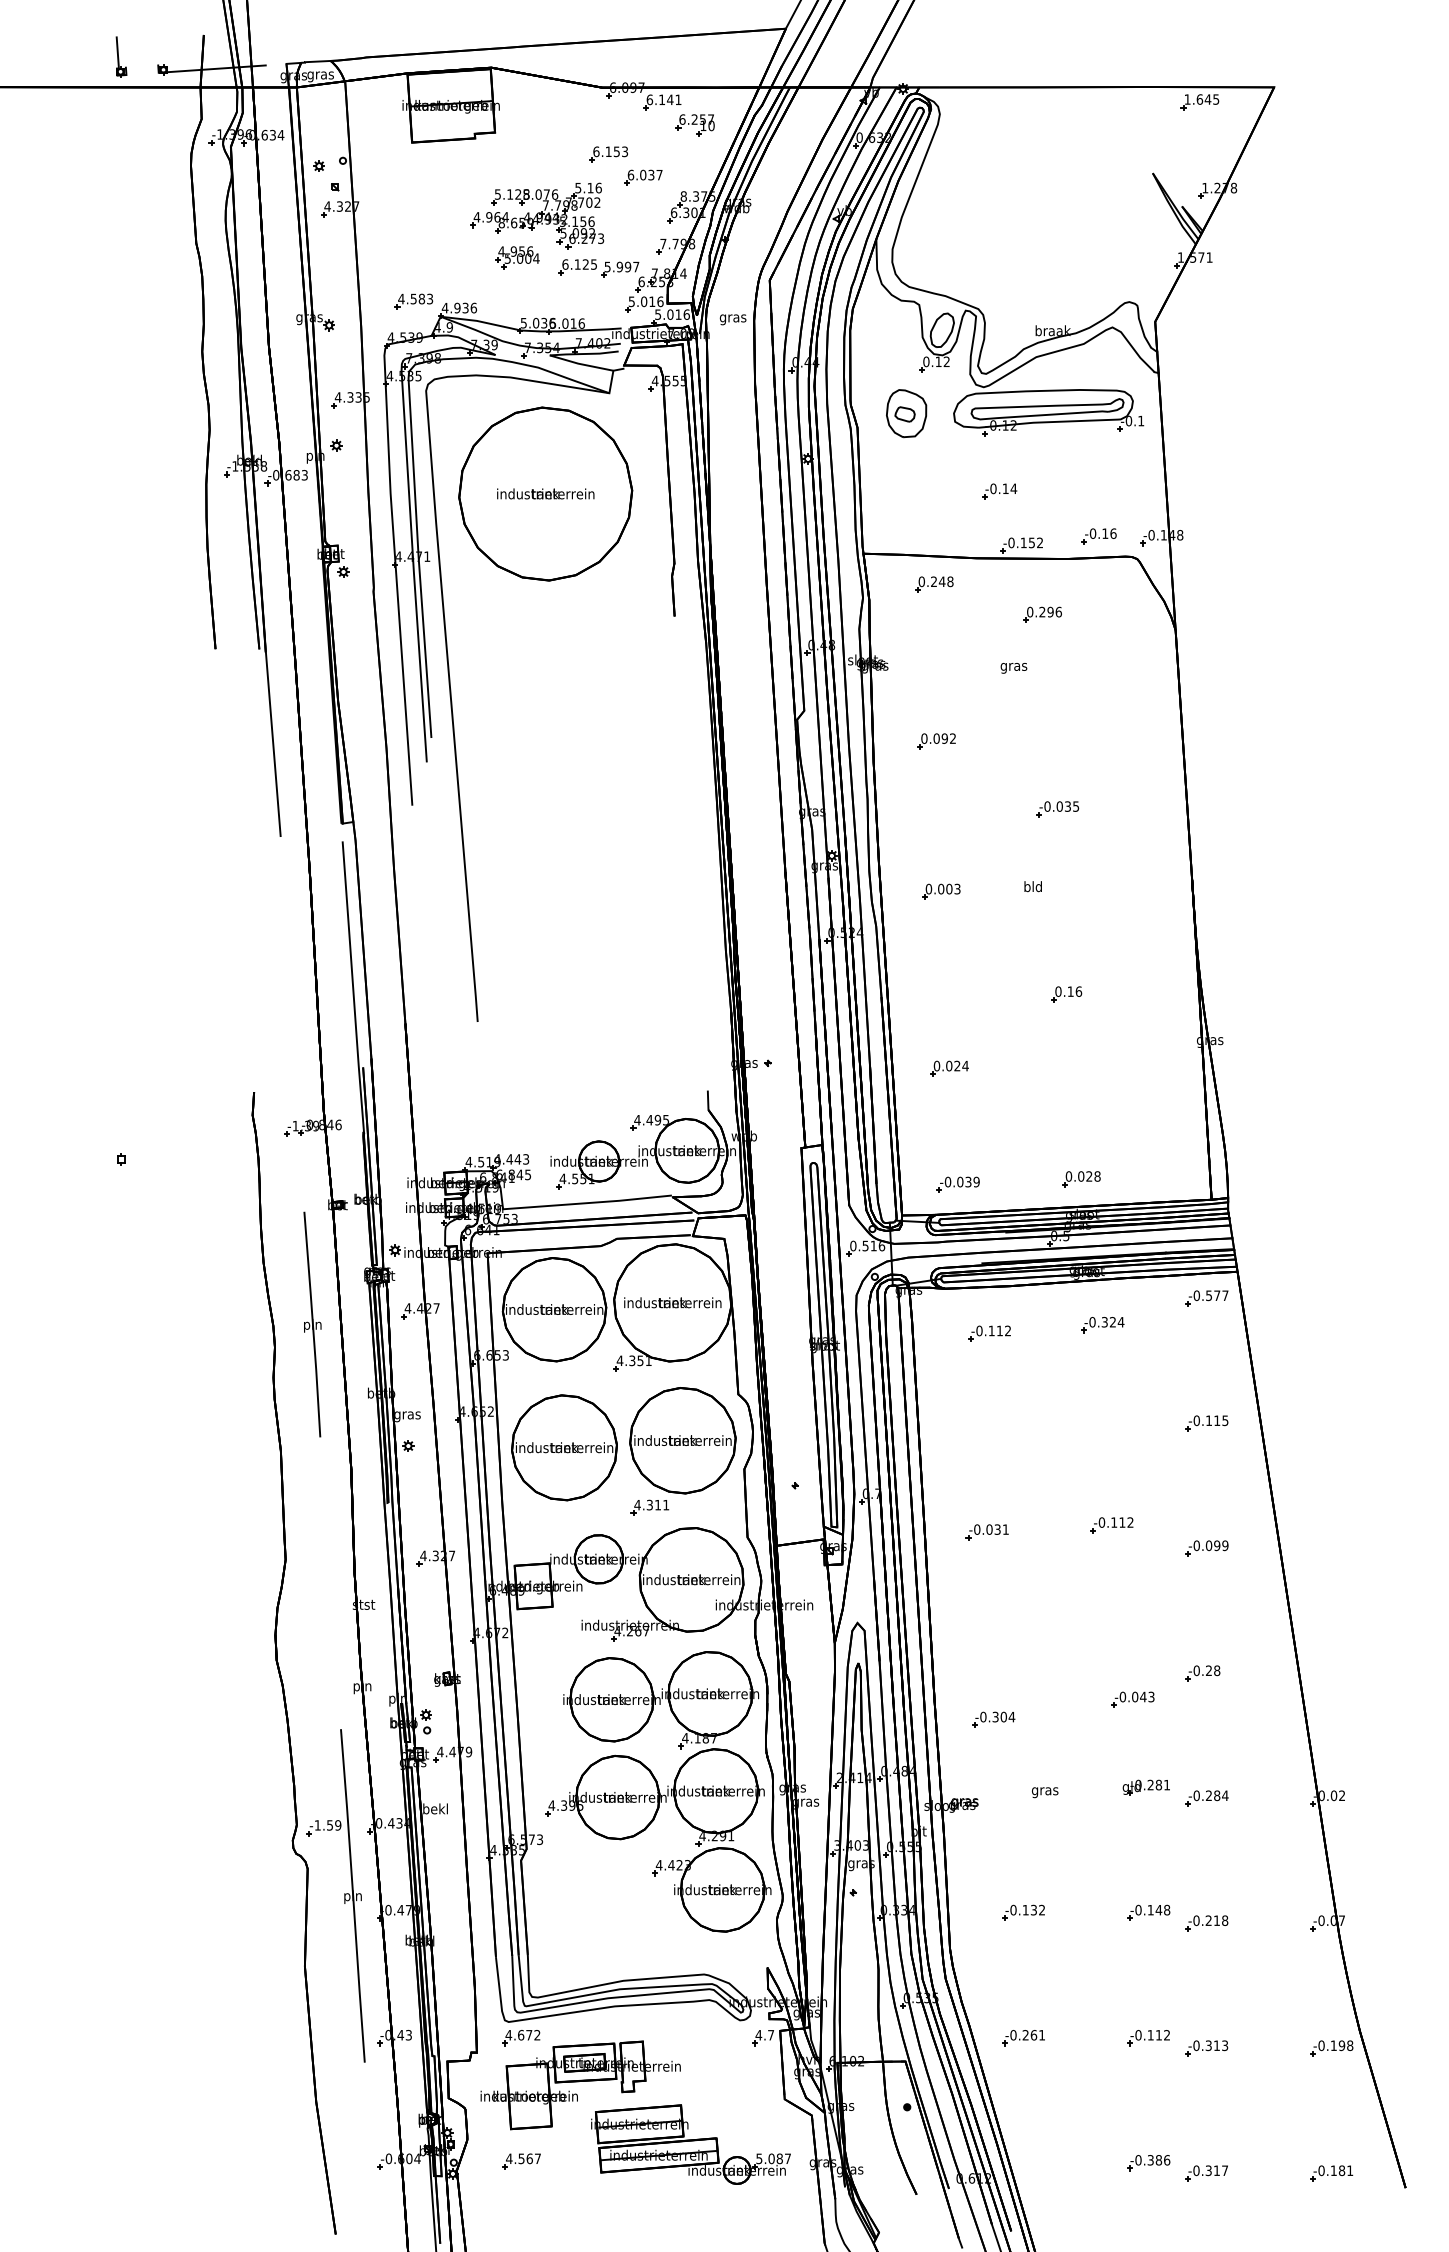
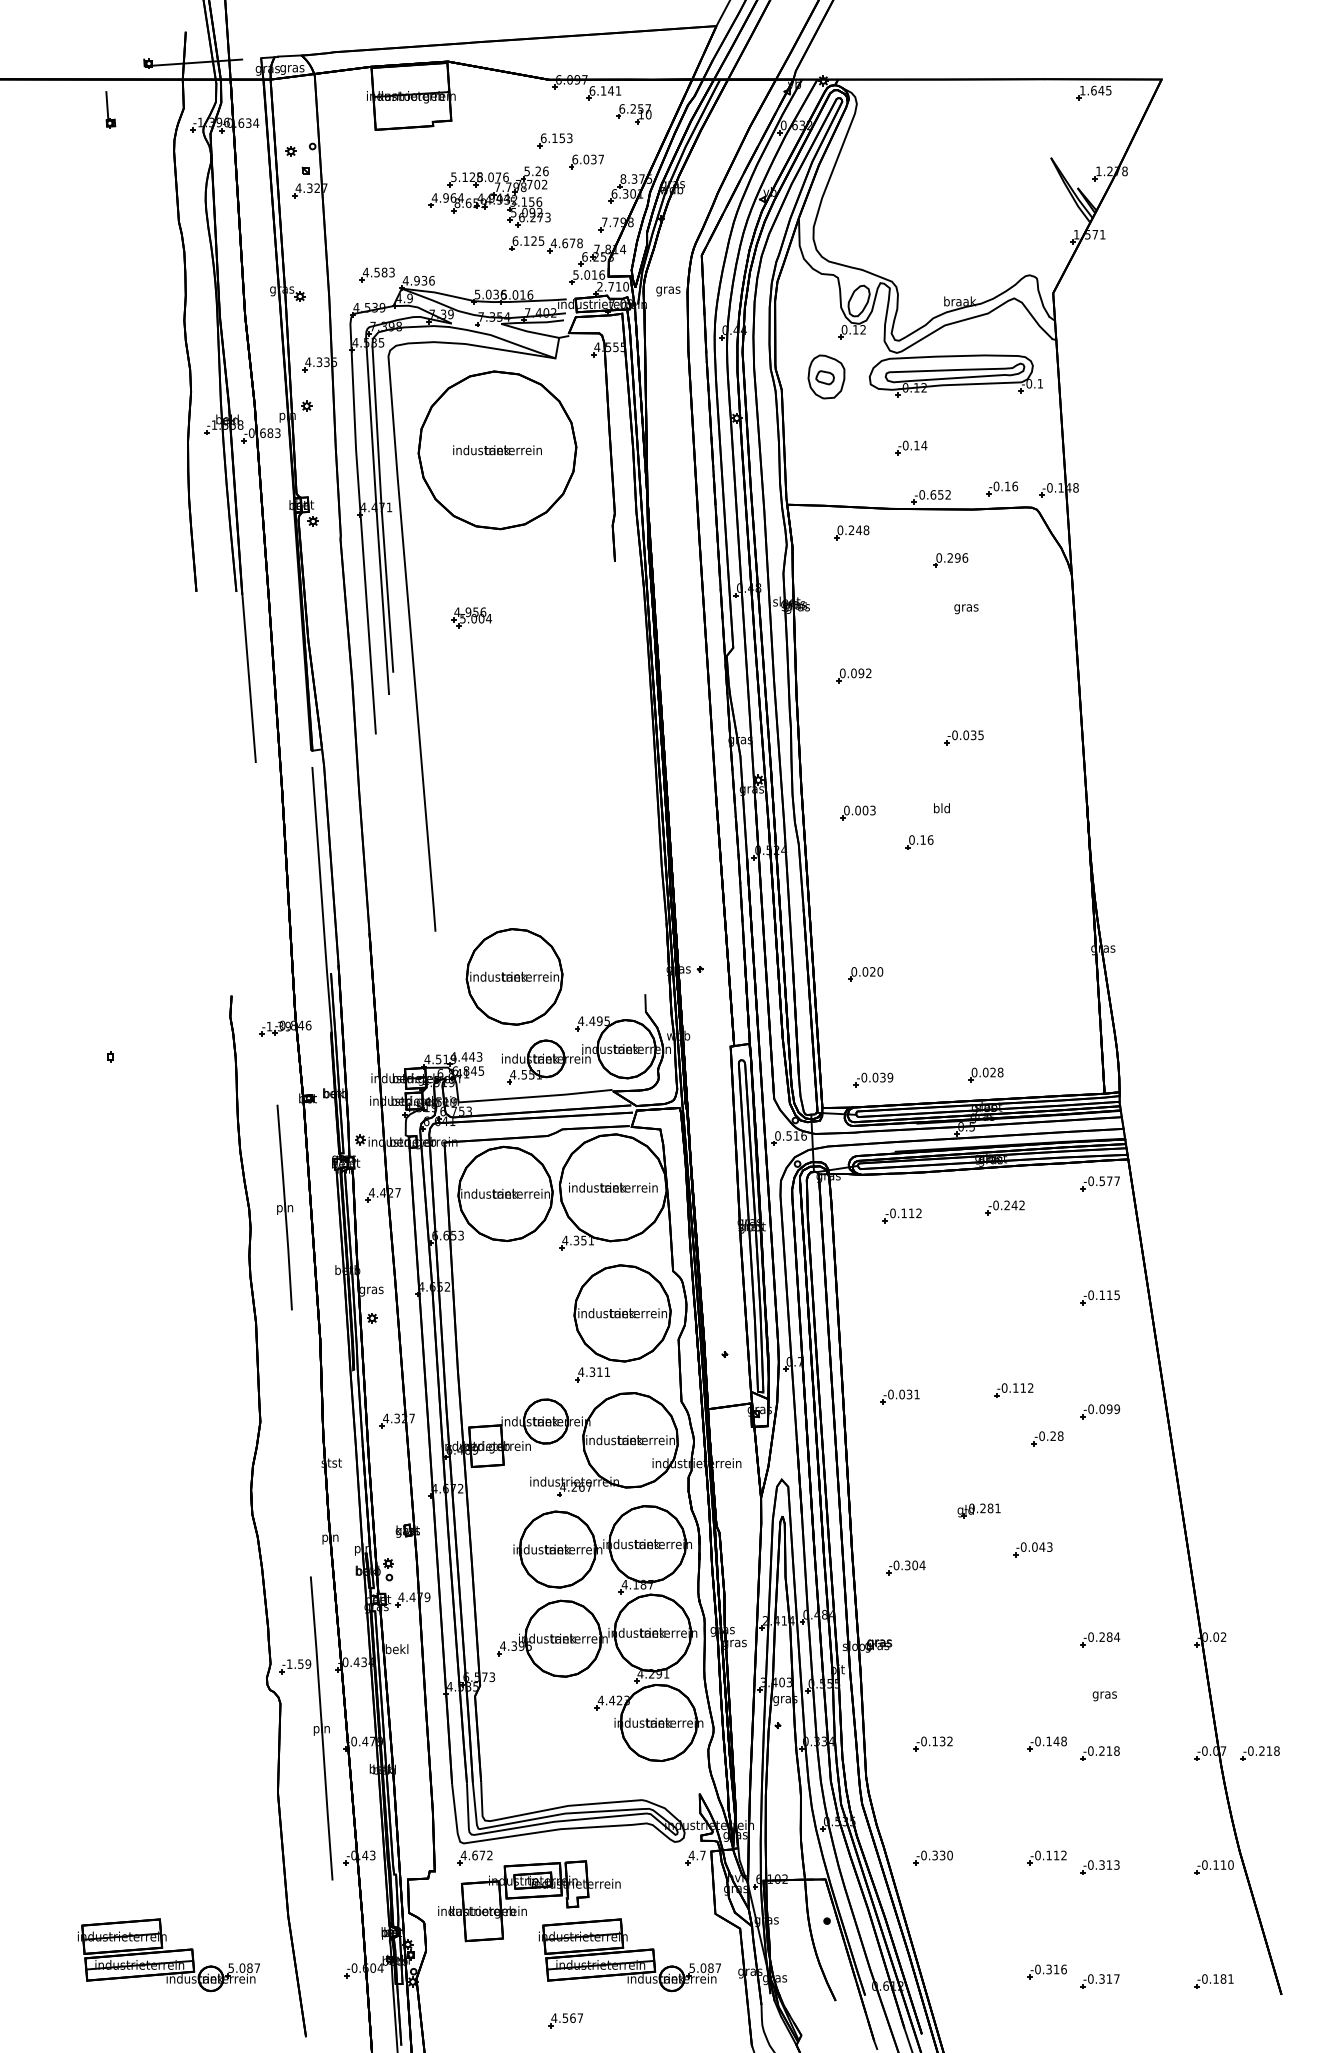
part: (121, 56) -> (110, 109), moved
text: (589, 187) -> (537, 170), 5.16 -> 5.26
part: (517, 257) -> (471, 617), moved
text: (621, 267) -> (566, 243), 5.997 -> 4.678
text: (671, 314) -> (612, 286), 5.016 -> 2.710
text: (1023, 542) -> (933, 494), -0.152 -> -0.652
text: (1014, 668) -> (966, 609), moved
part: (1066, 994) -> (919, 842), moved
text: (965, 1065) -> (880, 971), 0.024 -> 0.020
text: (1112, 1322) -> (1014, 1205), -0.324 -> -0.242
part: (564, 1447) -> (514, 976), moved
part: (1202, 1673) -> (1047, 1438), moved
part: (1145, 1787) -> (978, 1510), moved
text: (1044, 1792) -> (1104, 1696), moved
part: (1381, 1923) -> (1259, 1753), added
text: (1033, 2035) -> (942, 1855), -0.261 -> -0.330
text: (1345, 2045) -> (1226, 1864), -0.198 -> -0.110
part: (184, 2144) -> (168, 1955), added
text: (1158, 2160) -> (1056, 1969), -0.386 -> -0.316
part: (521, 2161) -> (565, 2020), moved

